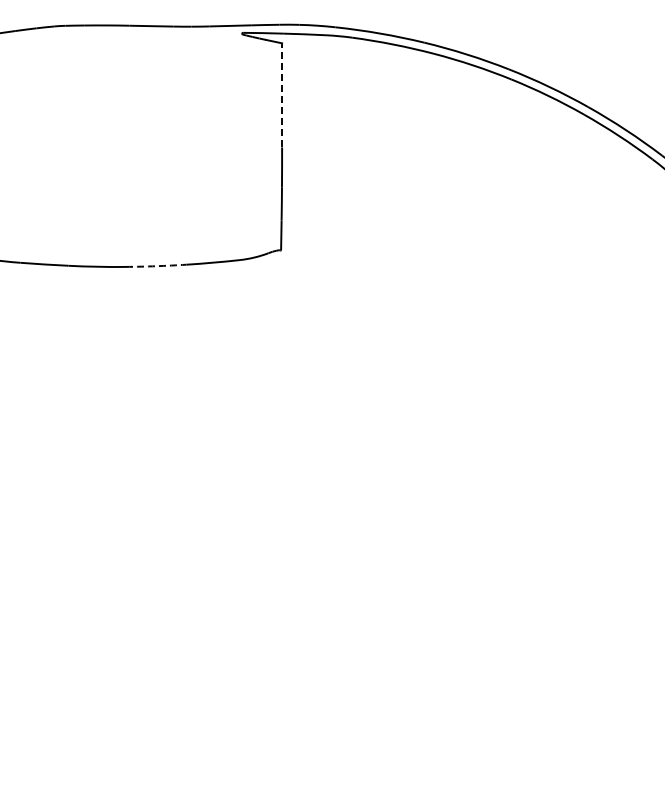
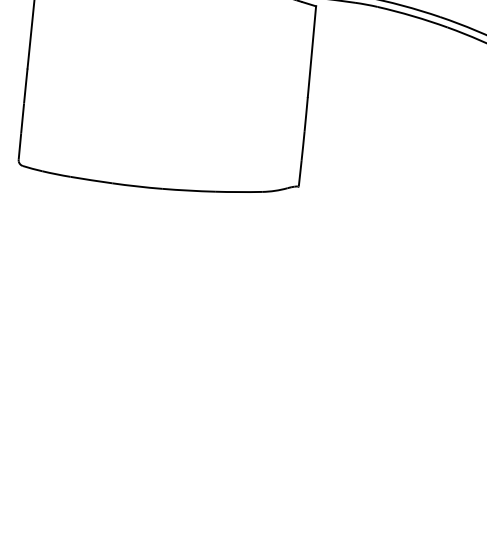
line: (282, 94) -> (312, 50), dashed -> solid
arc: (156, 266) -> (188, 190), dashed -> solid

